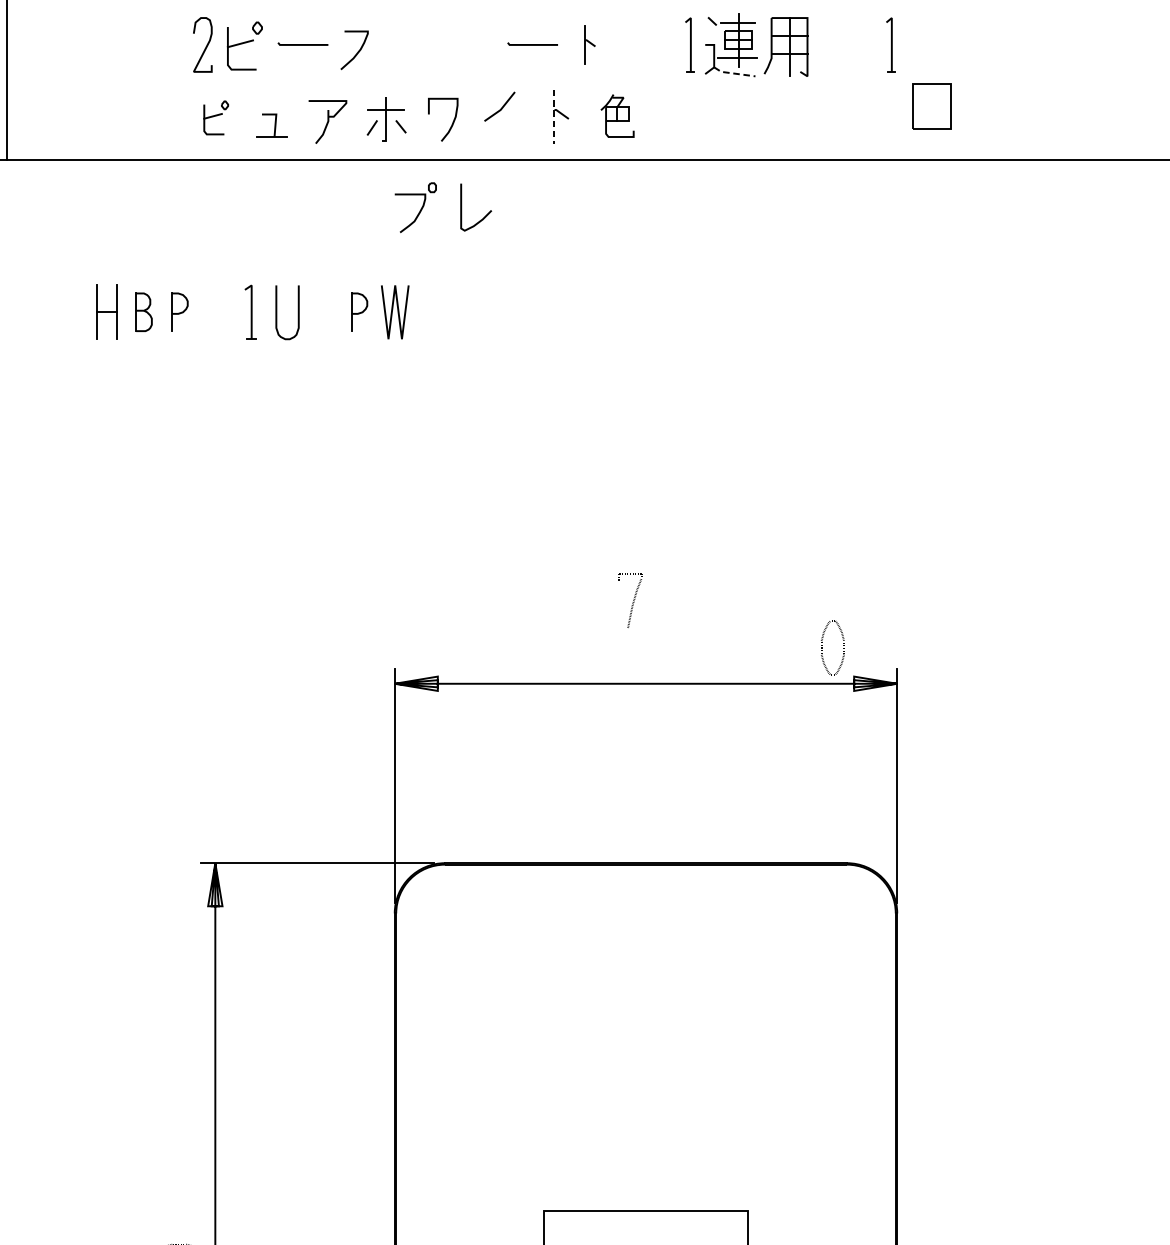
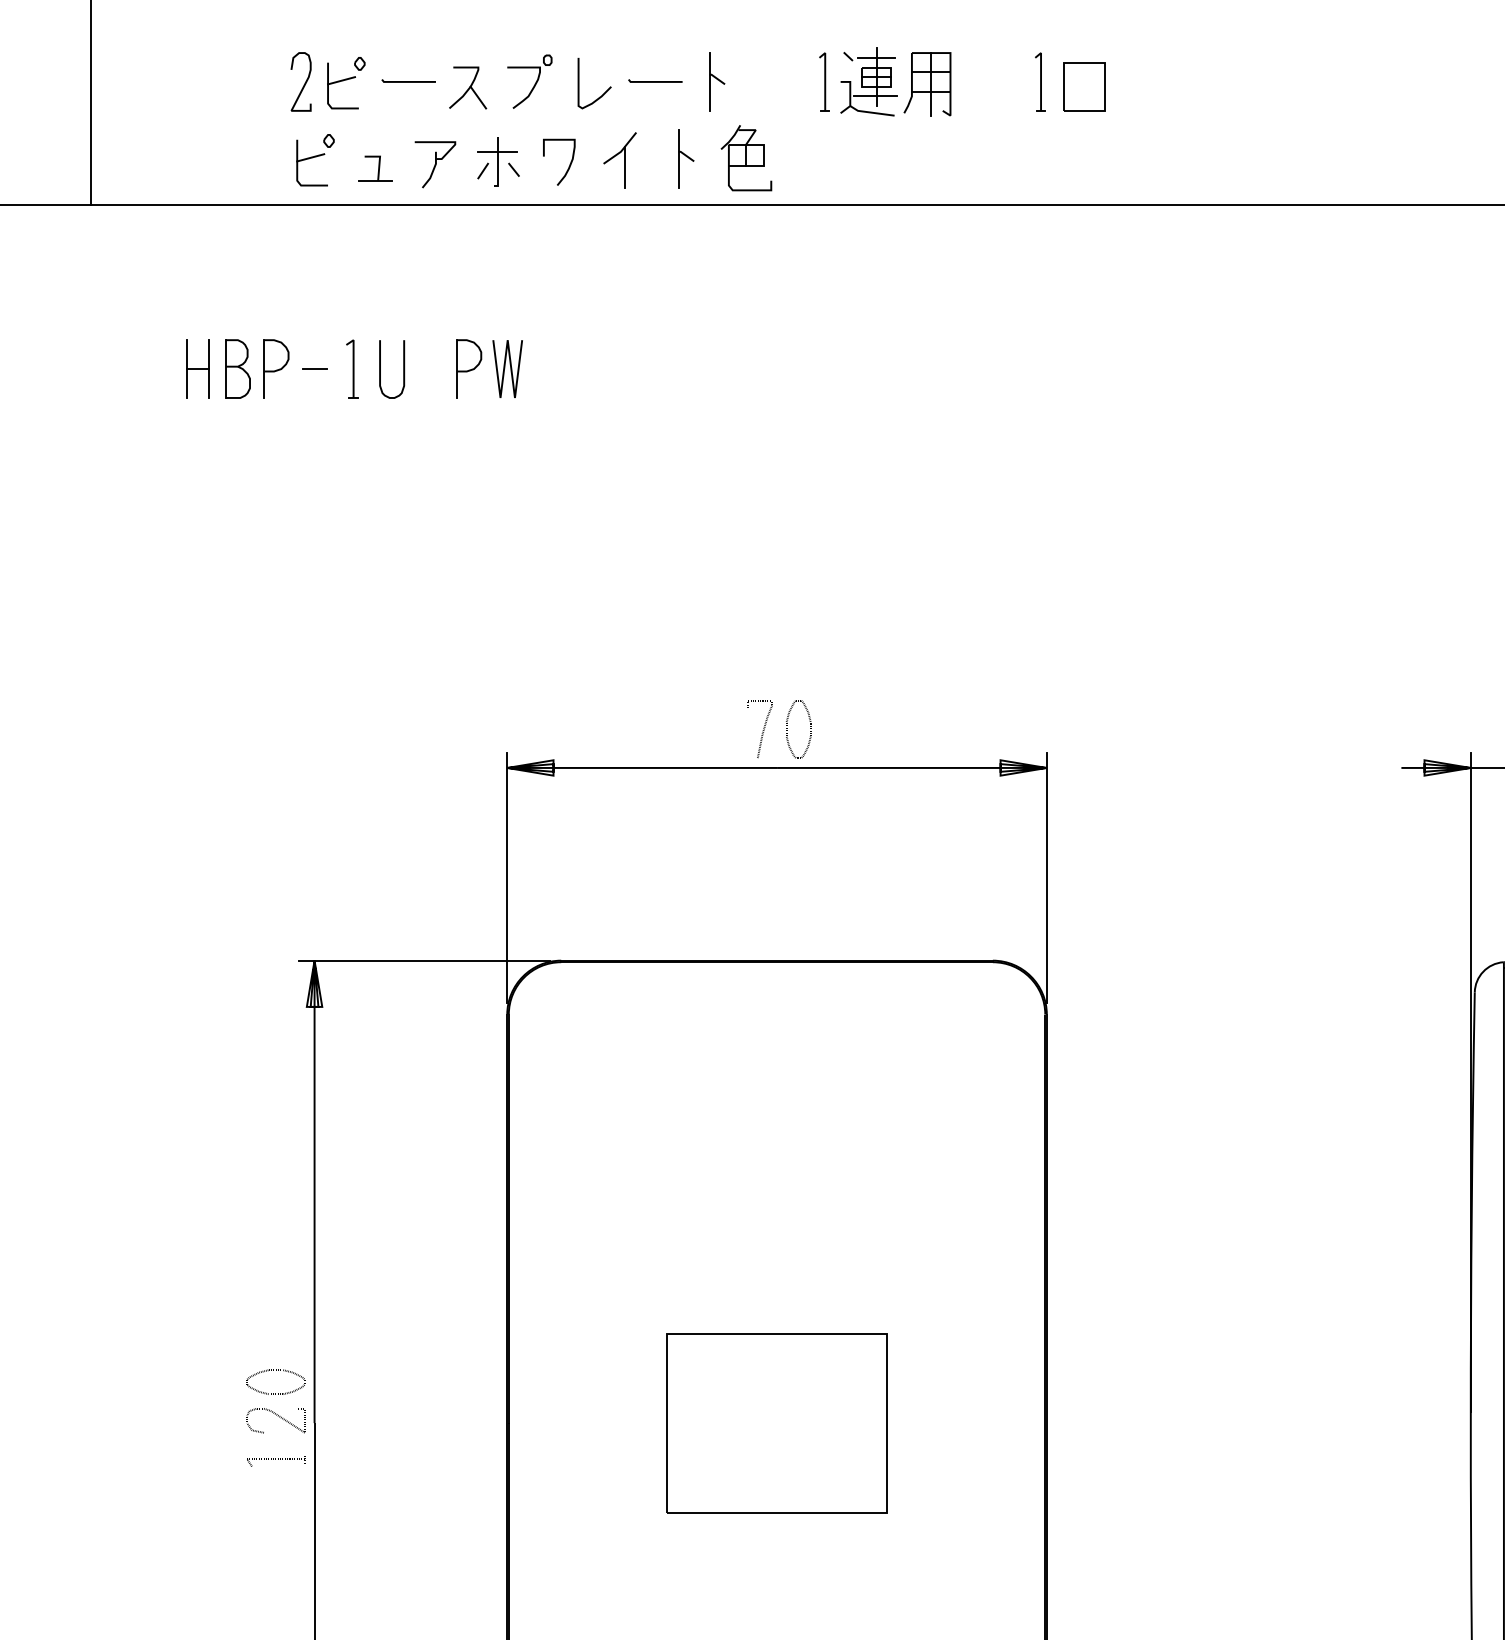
part: (590, 44) -> (717, 81), size x1.43
line: (367, 59) -> (478, 97), added
line: (733, 73) -> (870, 112), dashed -> solid
part: (932, 105) -> (1084, 86), moved
part: (617, 116) -> (746, 158), size x1.43
line: (554, 117) -> (678, 159), dashed -> solid
part: (216, 118) -> (315, 160), size x1.43
line: (503, 124) -> (624, 167), added
part: (415, 207) -> (529, 81), moved
curve: (485, 215) -> (604, 92), moved
part: (143, 311) -> (237, 368), size x1.43
part: (179, 311) -> (276, 368), size x1.43
part: (359, 311) -> (469, 368), size x1.43
line: (216, 312) -> (315, 369), added
curve: (632, 602) -> (762, 730), moved
part: (822, 647) -> (787, 728), moved

